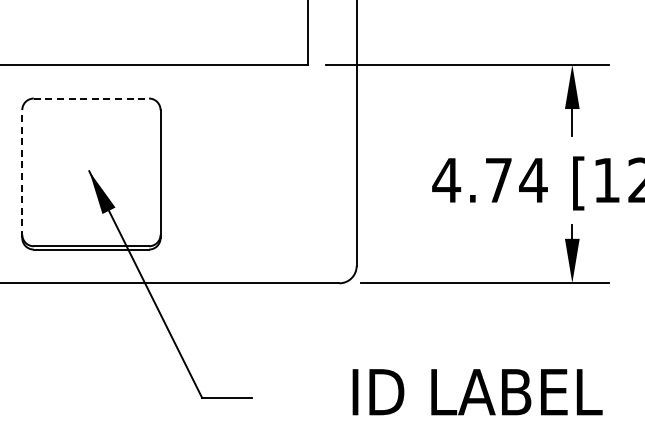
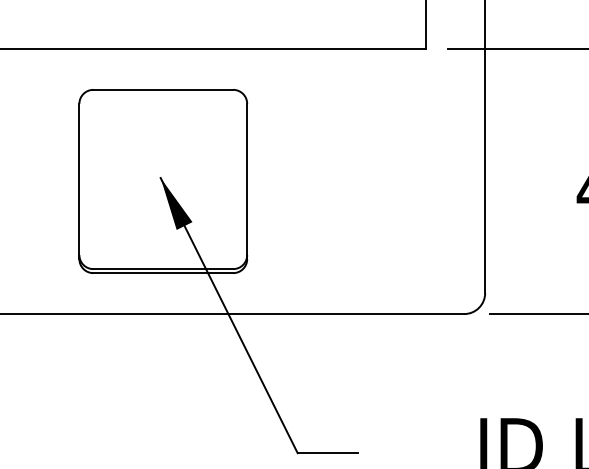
line: (91, 98) -> (163, 89), dashed -> solid
line: (22, 174) -> (79, 182), dashed -> solid

